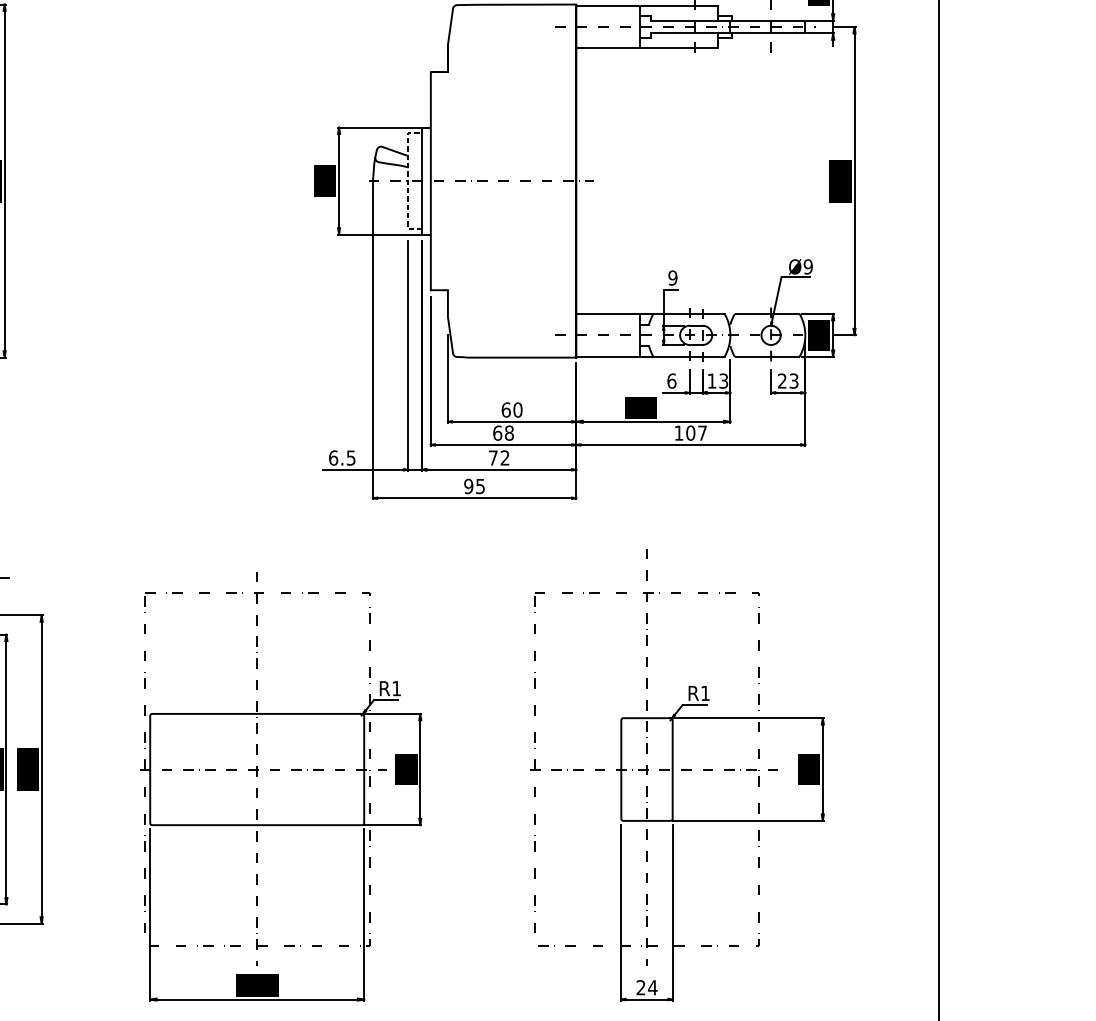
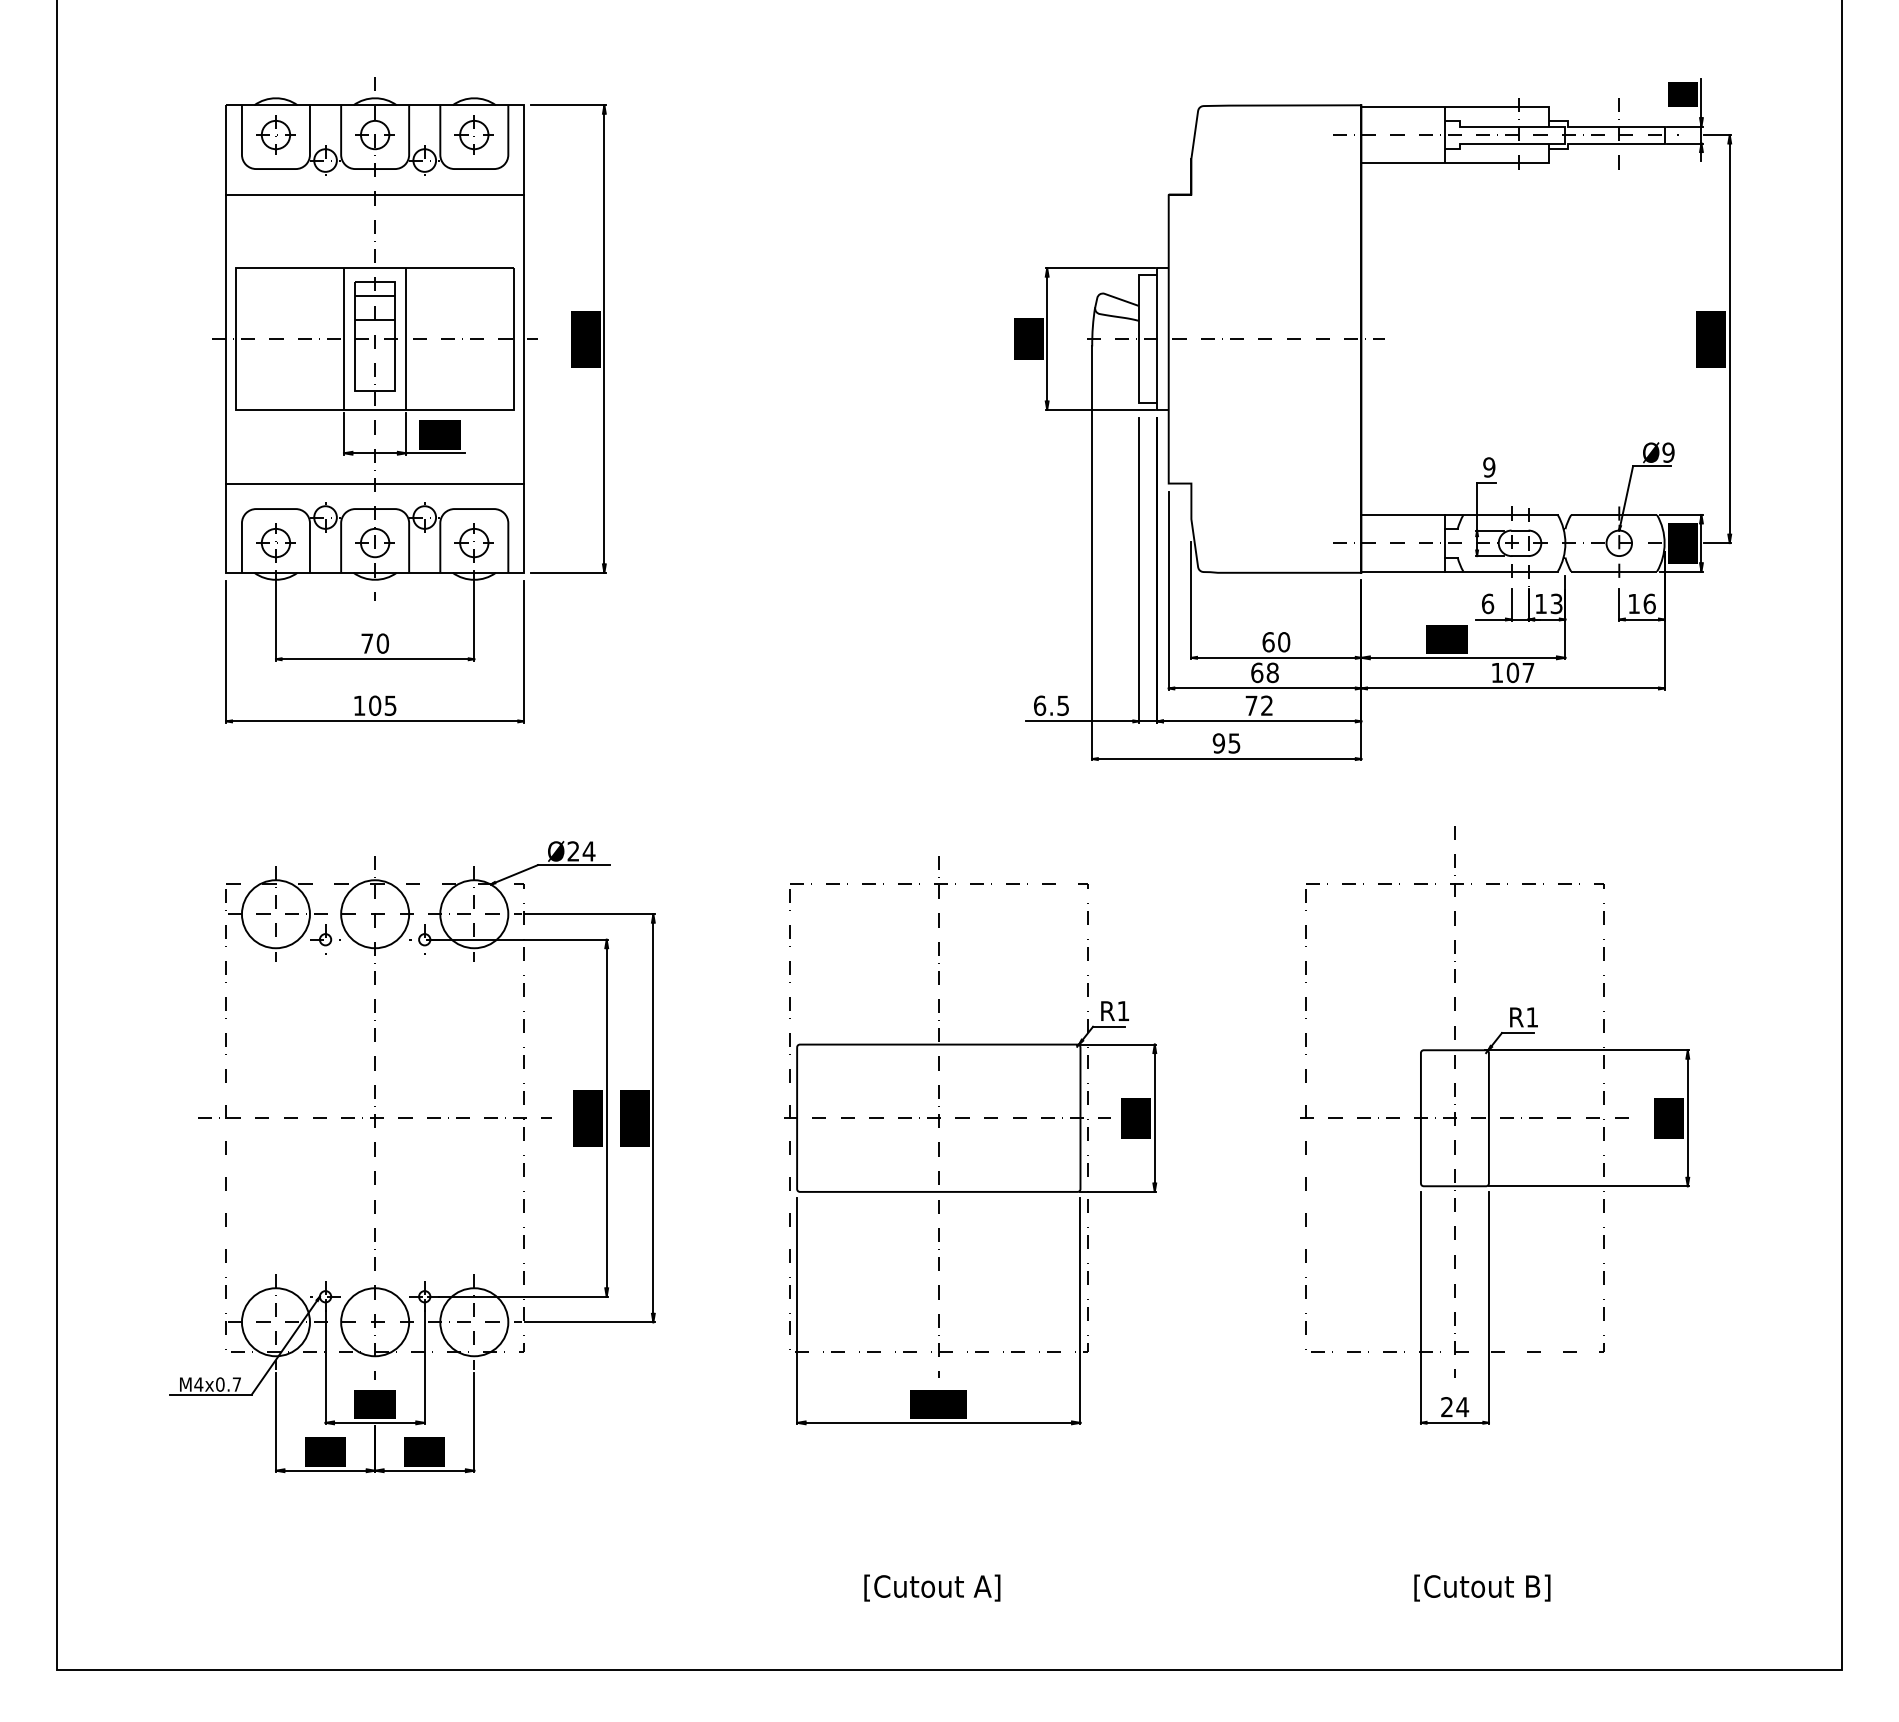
line: (408, 181) -> (1138, 339), dashed -> solid
text: (787, 380) -> (1641, 603), 23 -> 16

